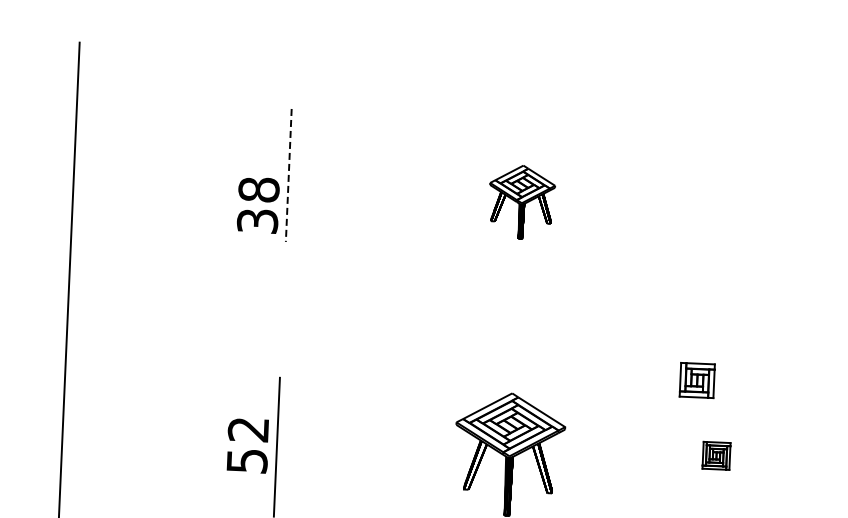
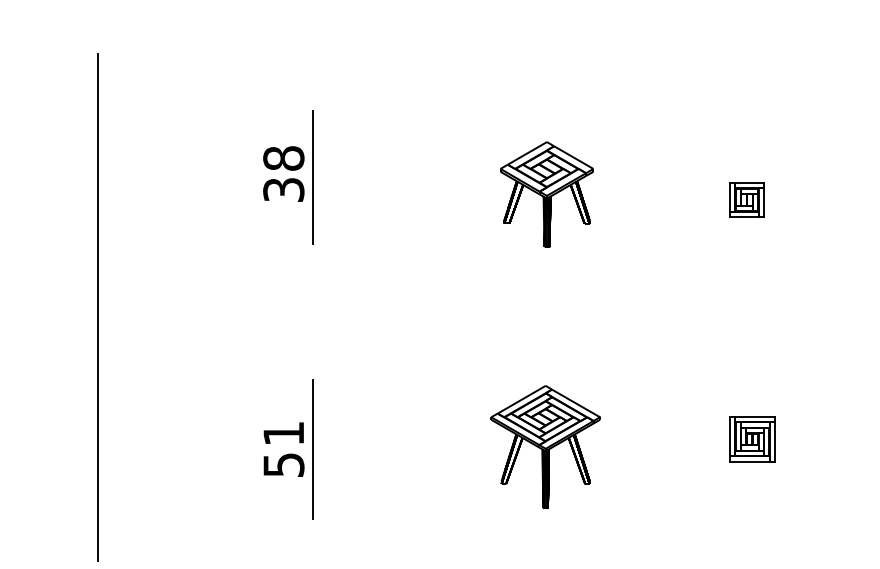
line: (288, 175) -> (312, 177), dashed -> solid
part: (521, 202) -> (546, 194), size x1.43
text: (258, 204) -> (283, 173), moved
part: (696, 380) -> (746, 199), moved
text: (248, 429) -> (283, 433), 52 -> 51
part: (716, 456) -> (752, 439), size x1.67

